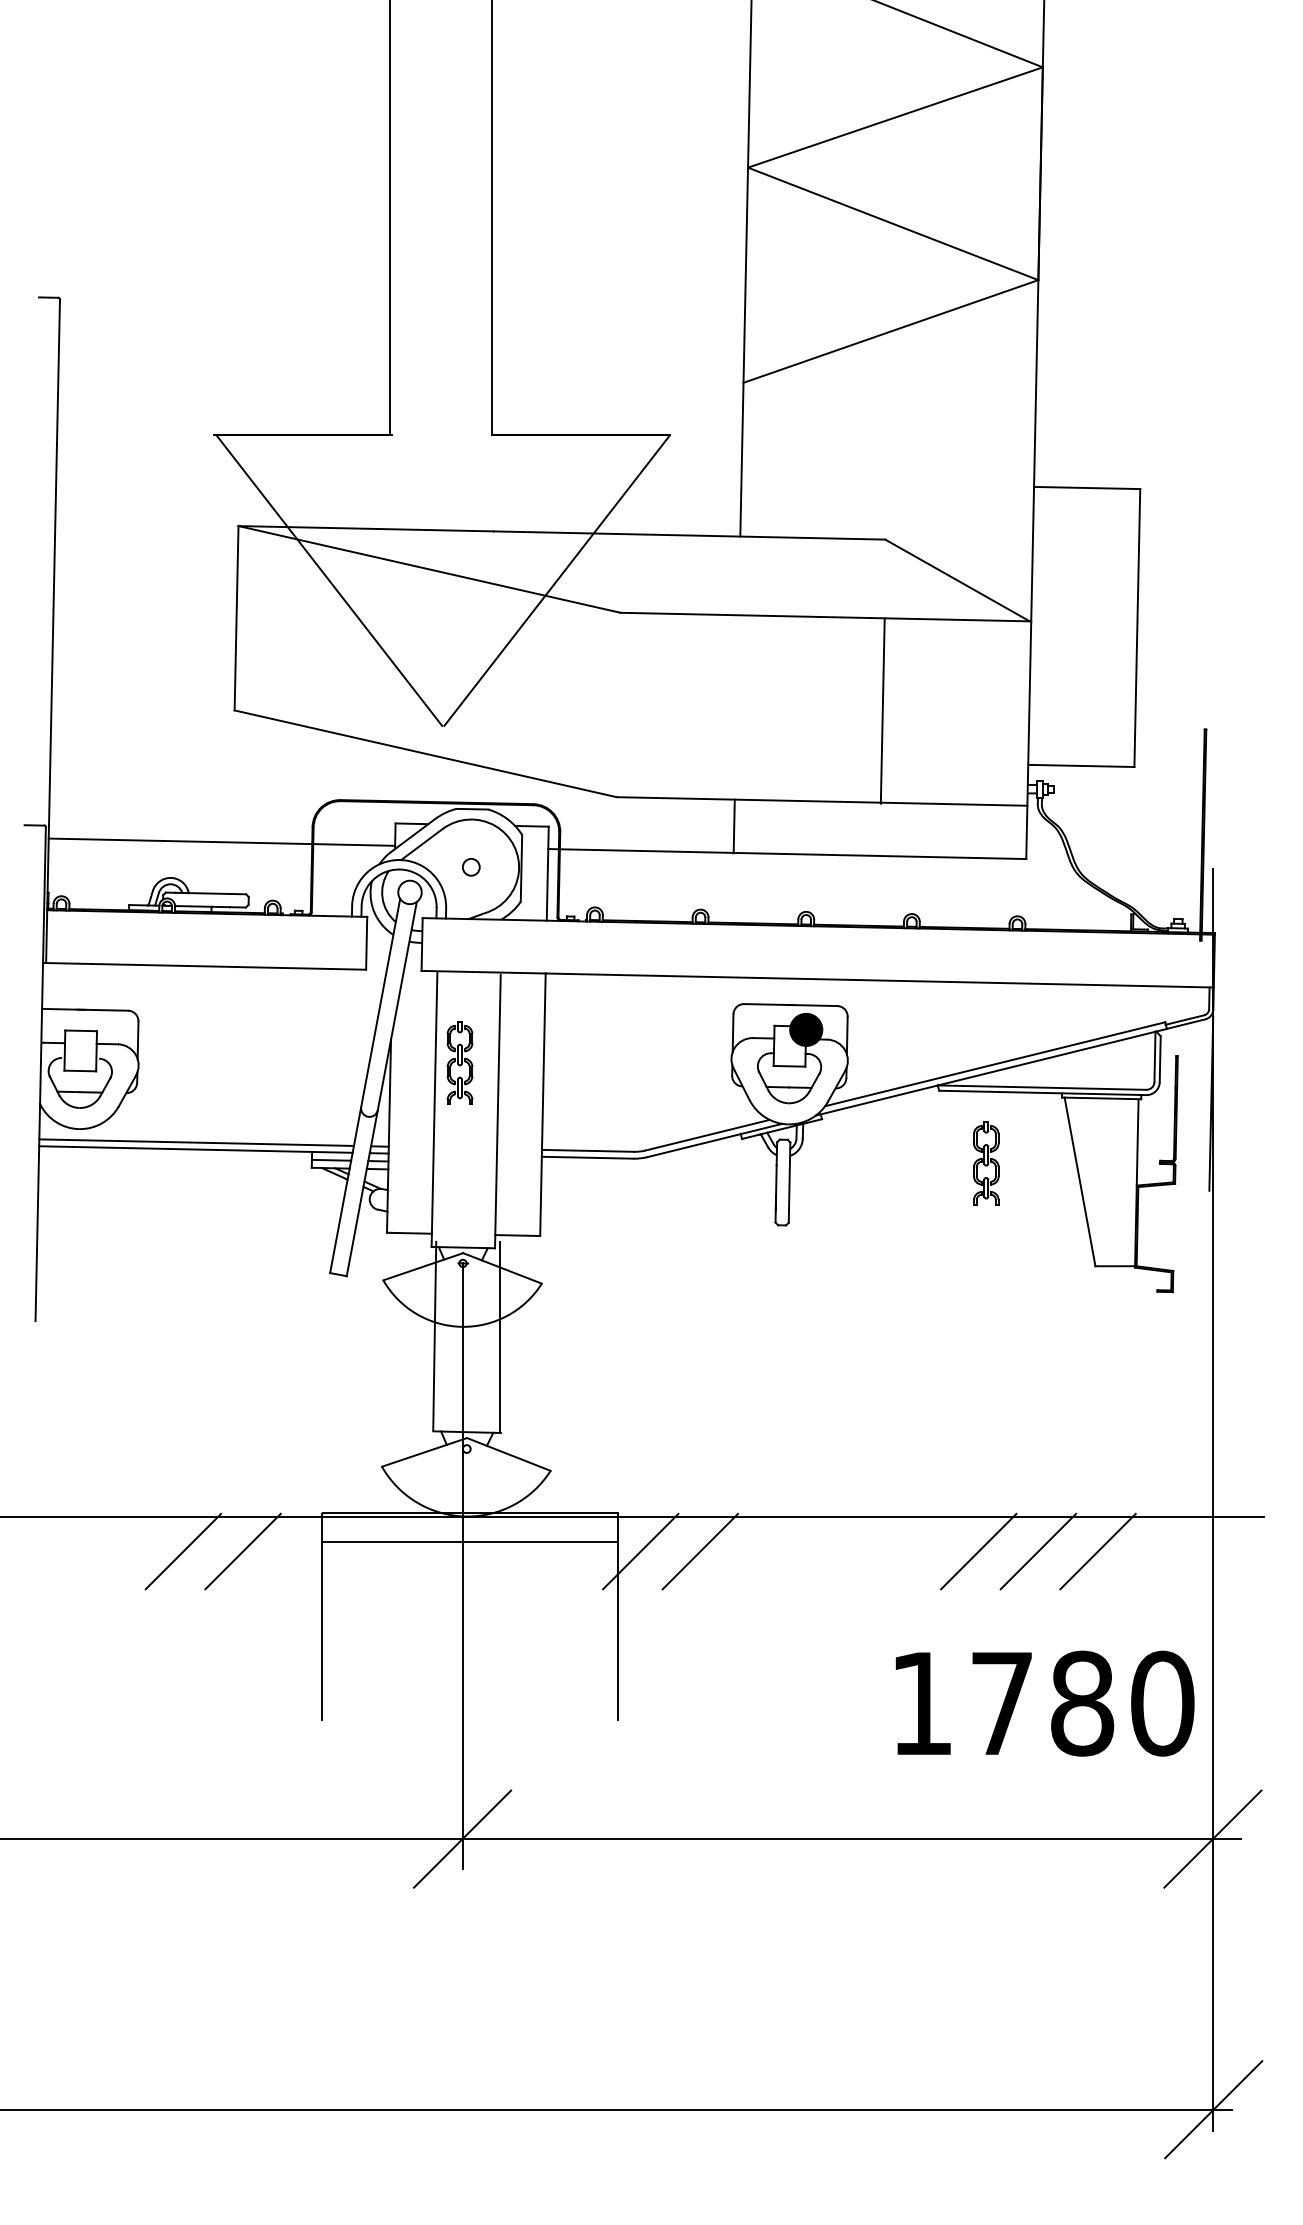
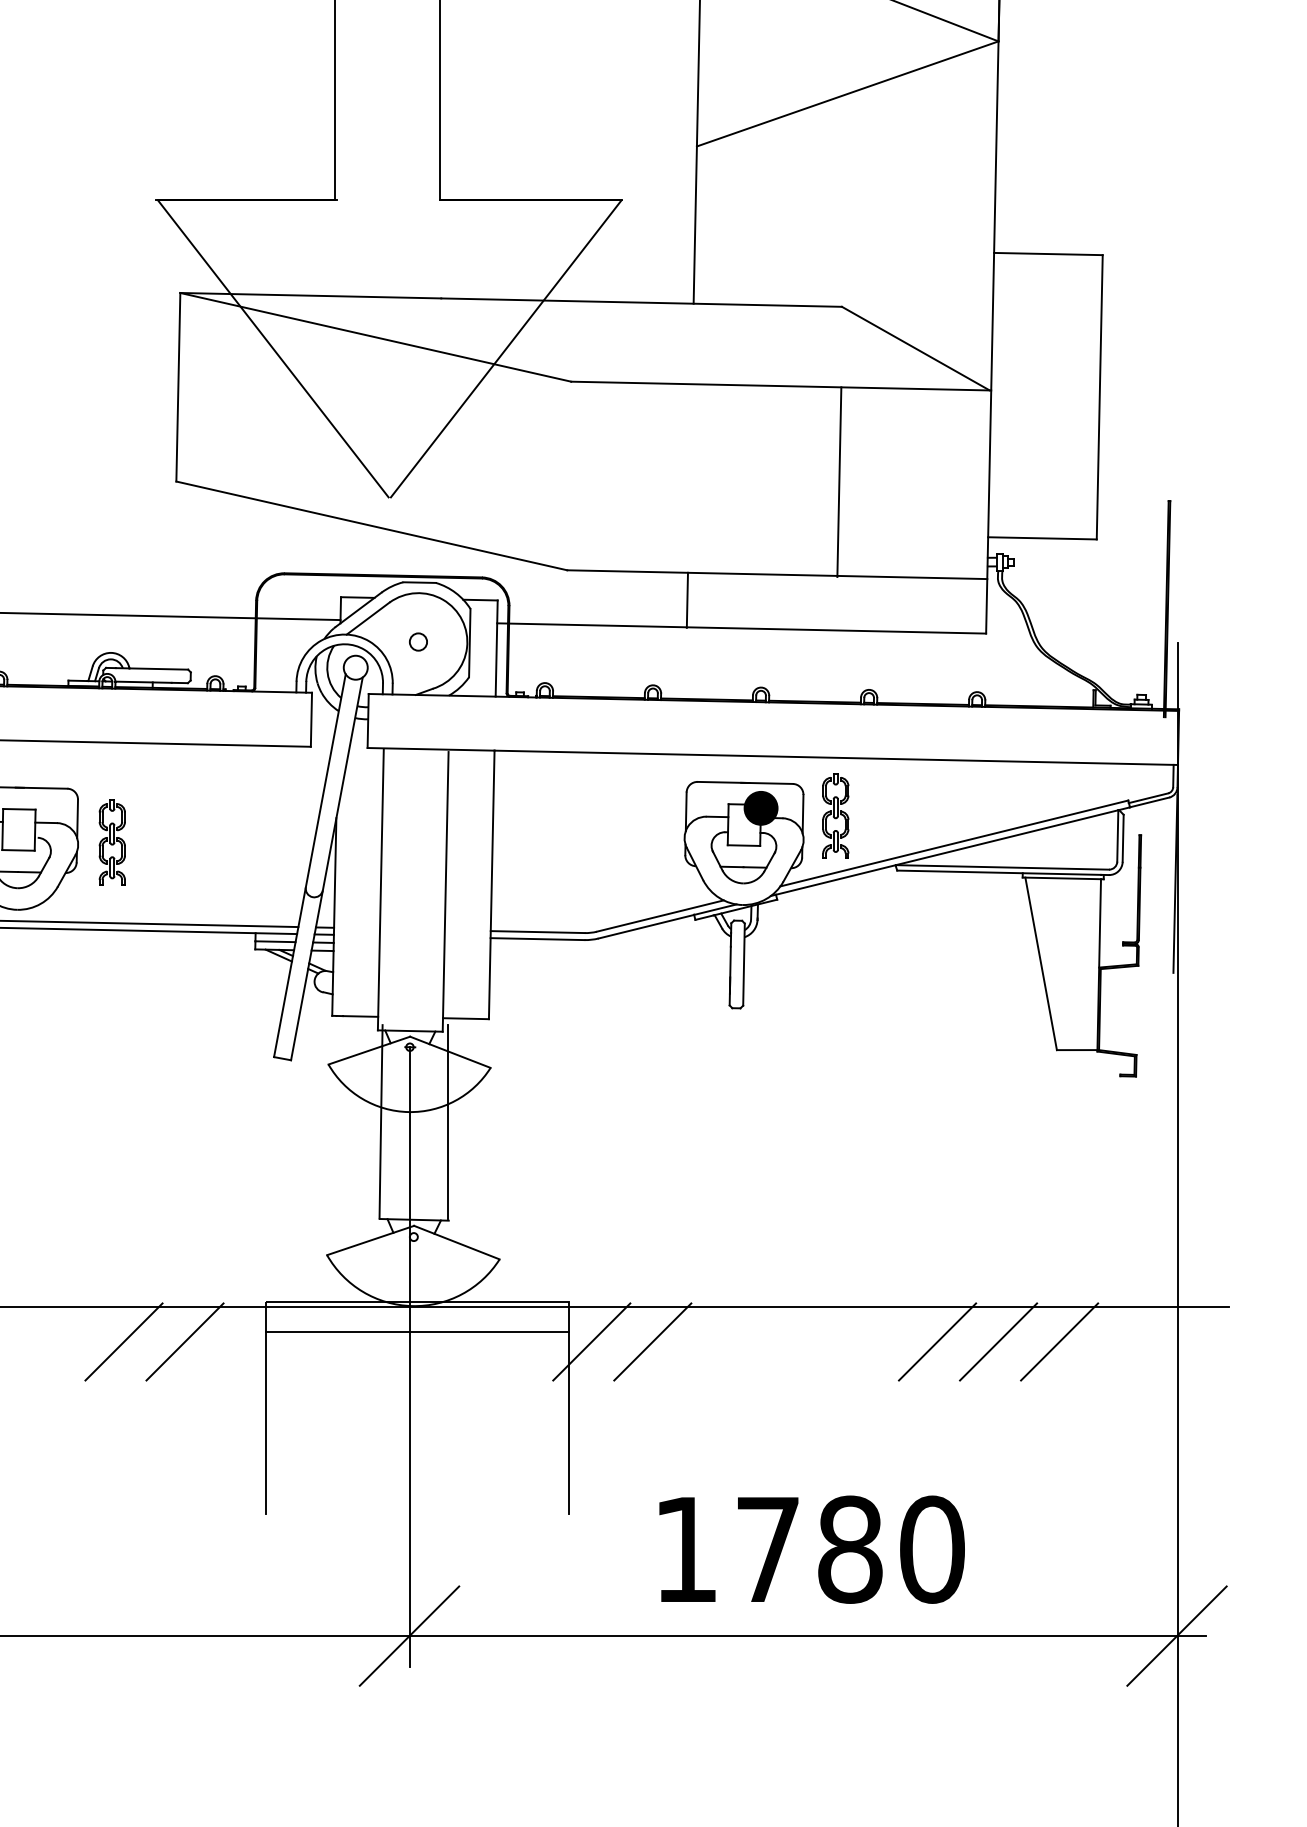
part: (459, 1062) -> (111, 841), moved
part: (986, 1163) -> (836, 816), moved
text: (1044, 1703) -> (811, 1549), moved

